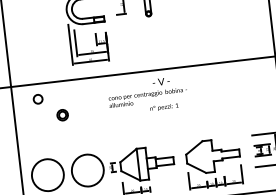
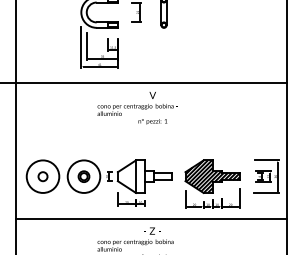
text: (147, 96) -> (137, 108), moved
circle: (37, 99) -> (42, 176), moved
part: (62, 115) -> (83, 176), moved
hatch: (213, 155) -> (212, 176), added

